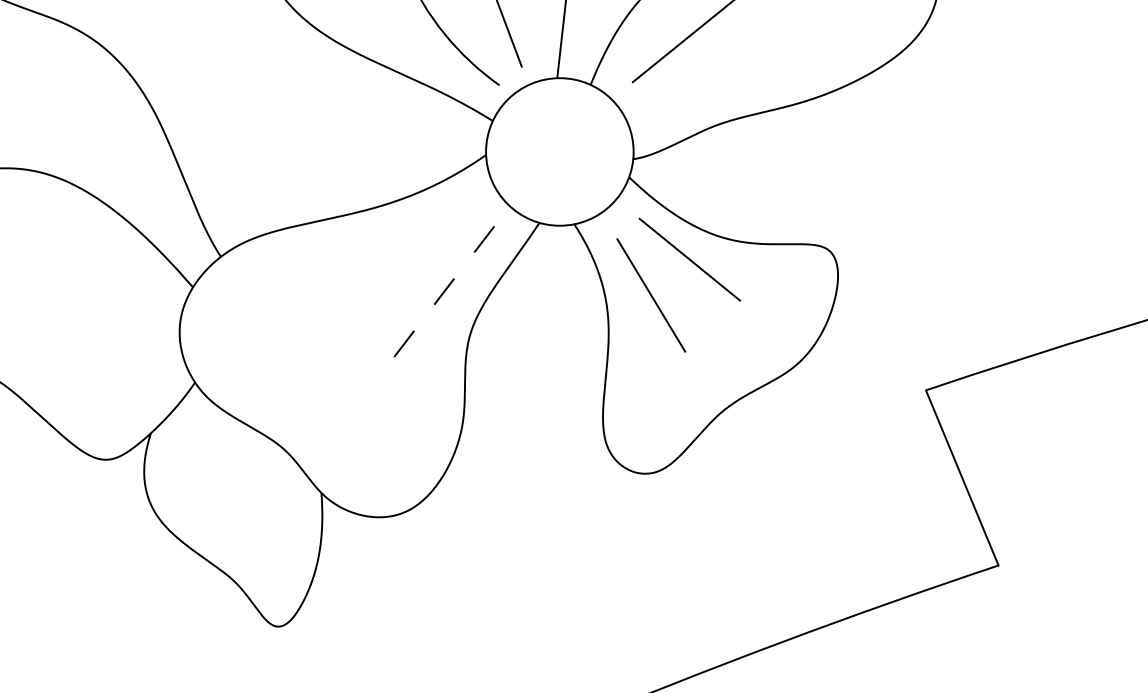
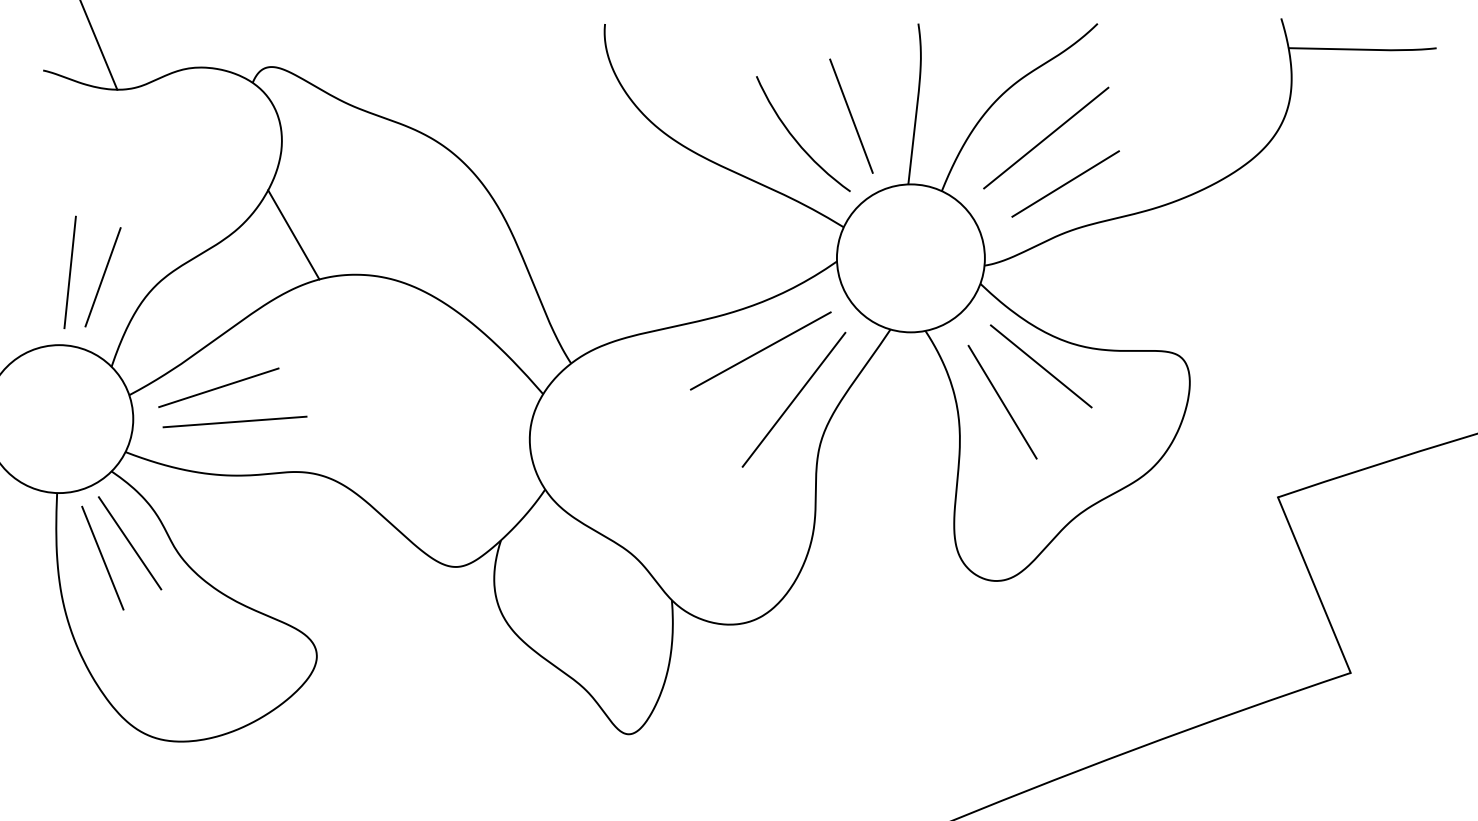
line: (714, 77) -> (1065, 183), added
line: (409, 243) -> (760, 350), added
line: (442, 293) -> (793, 400), dashed -> solid

